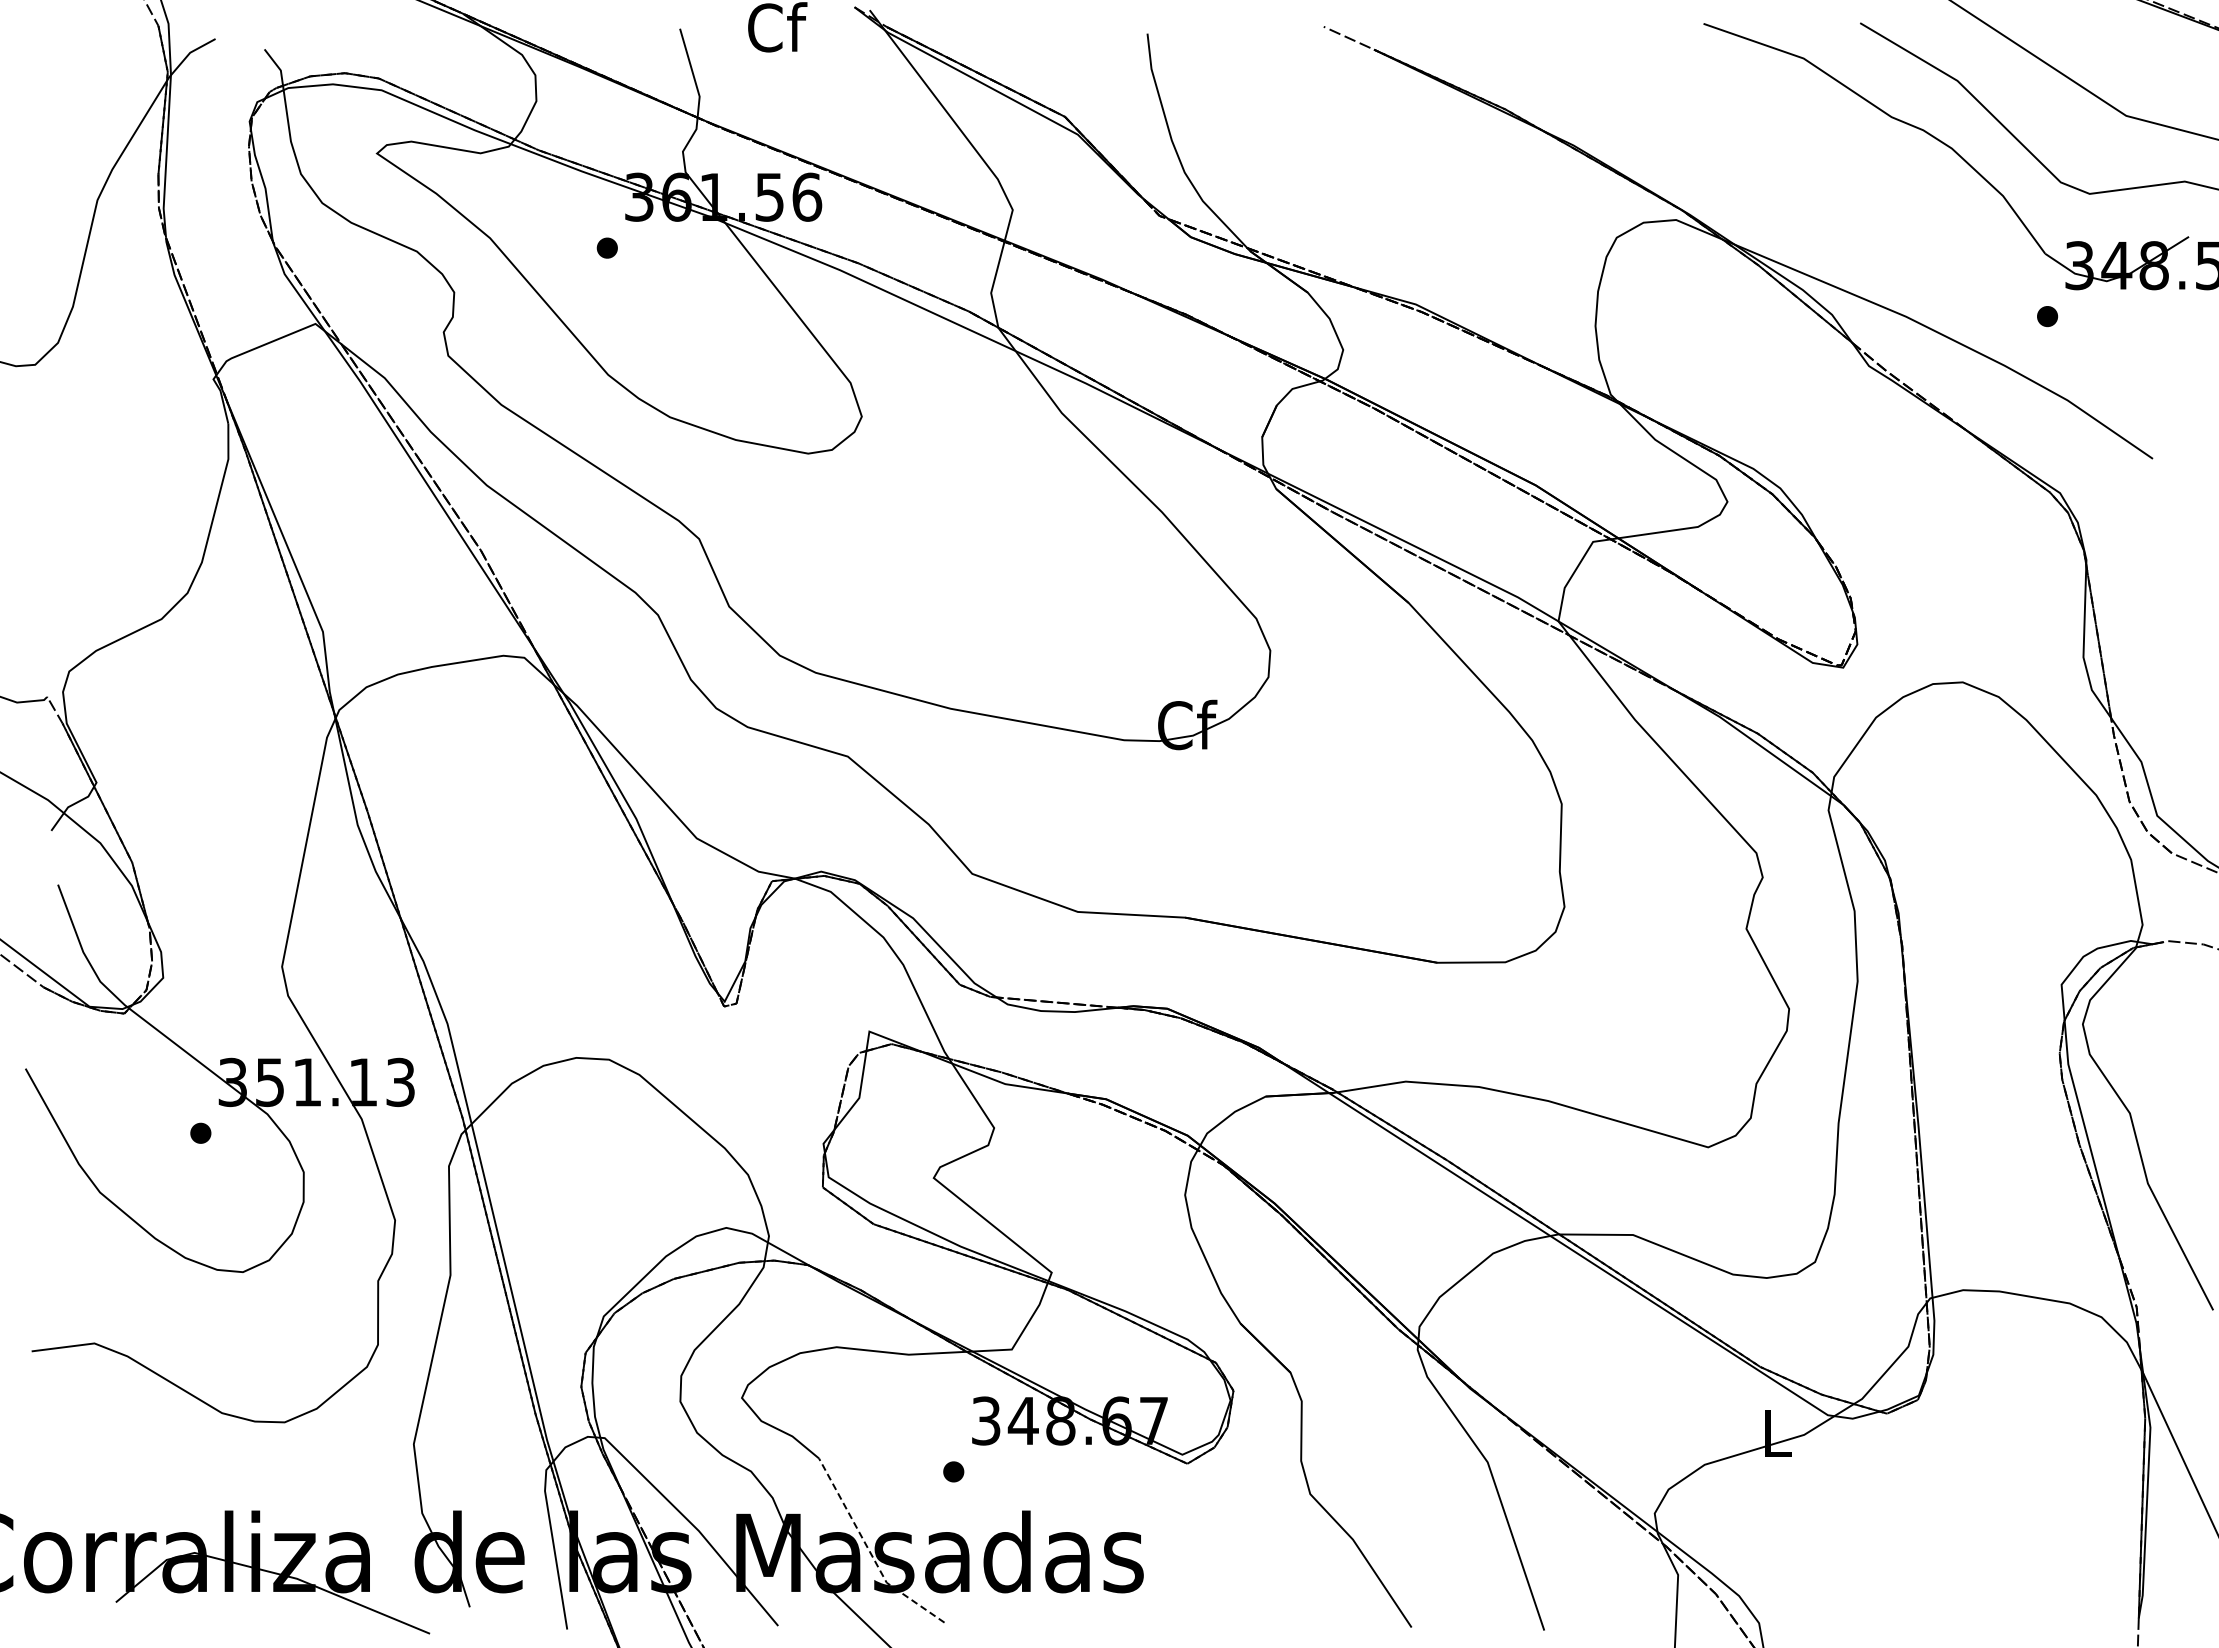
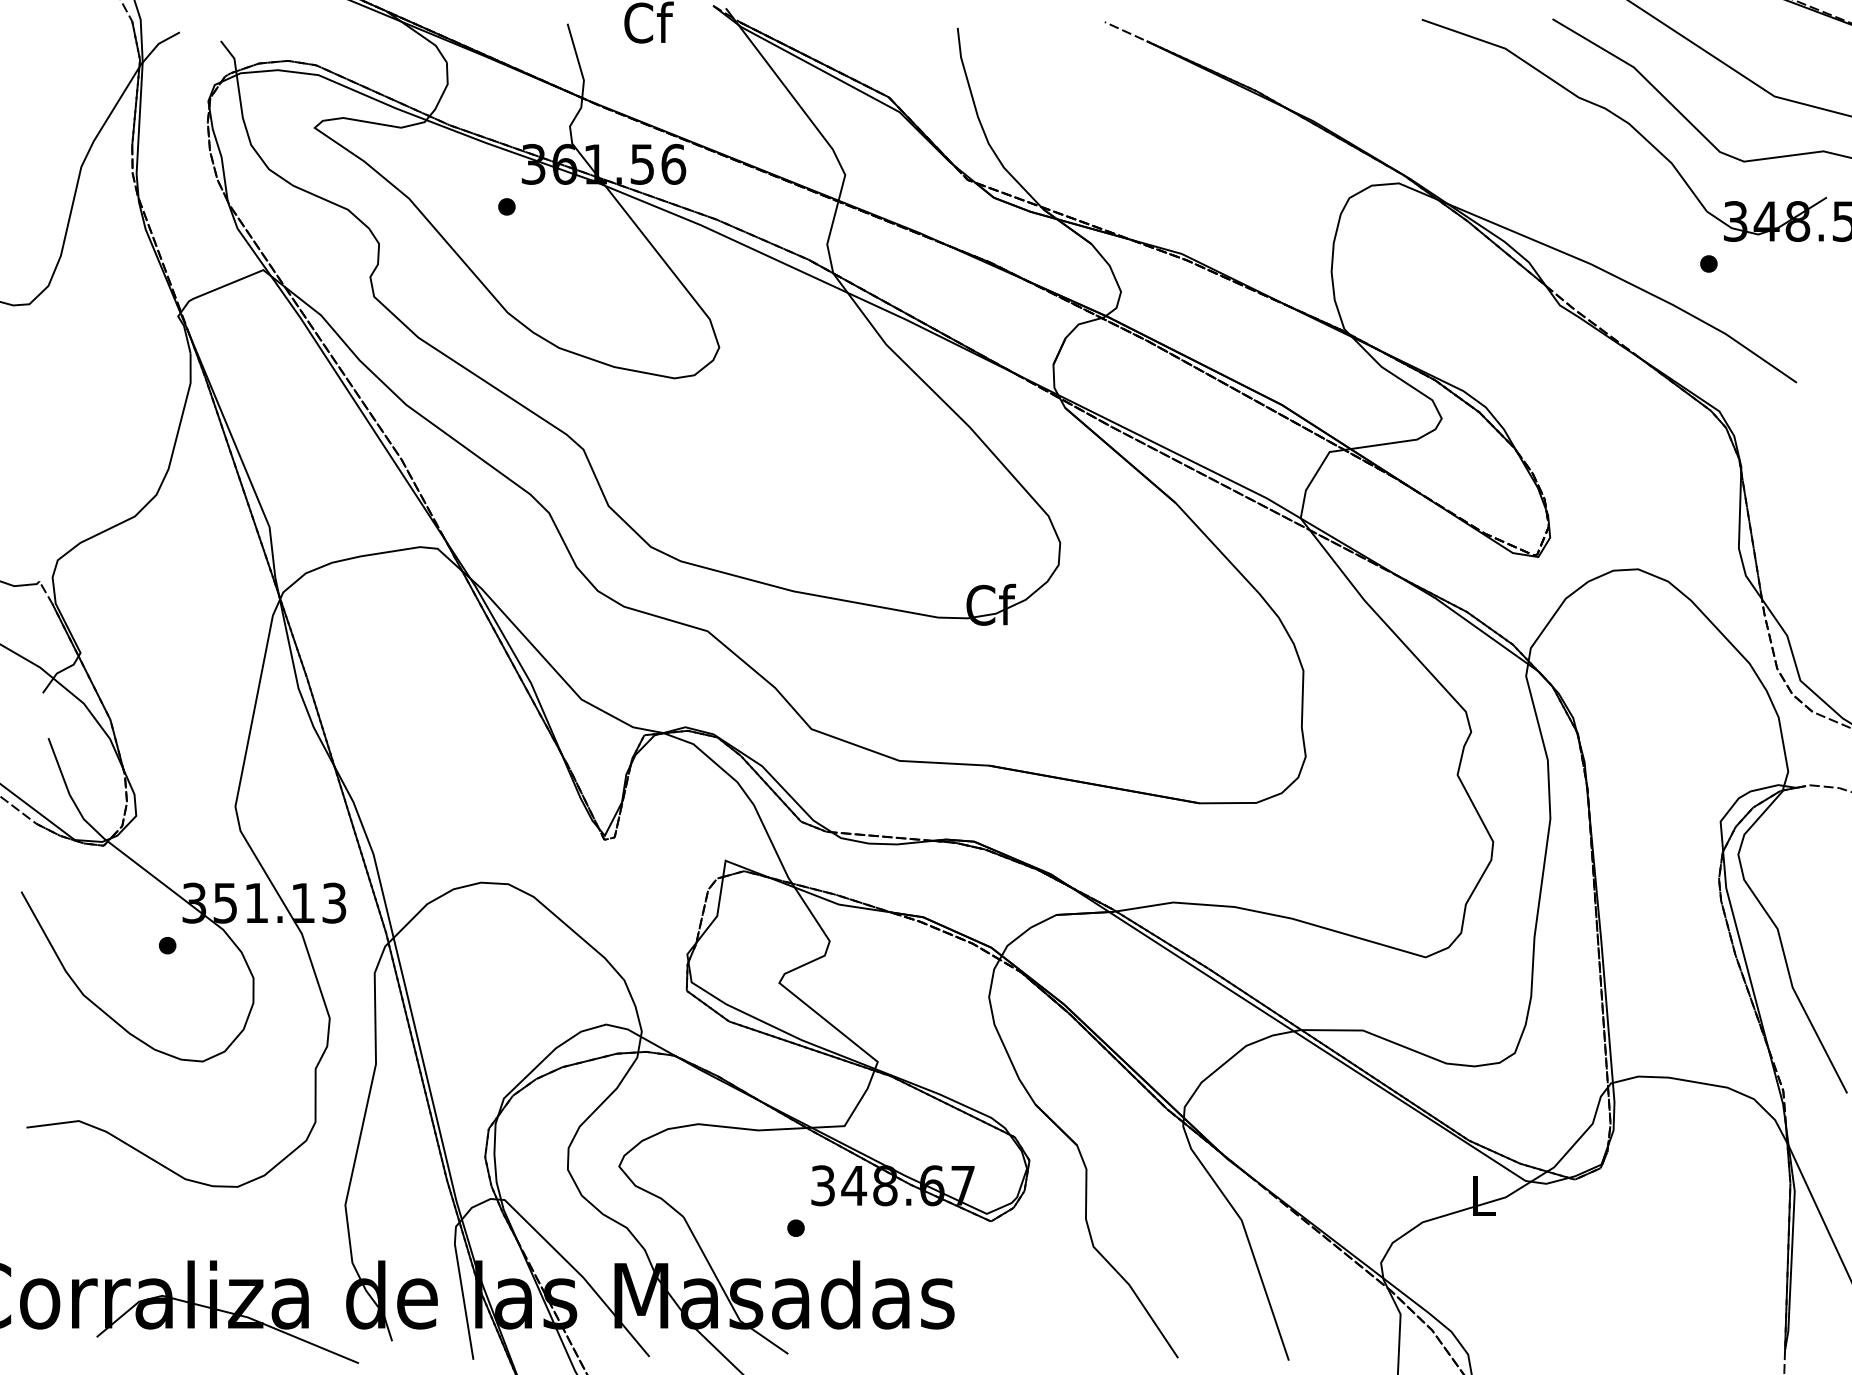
line: (870, 1552) -> (726, 1295), dashed -> solid

